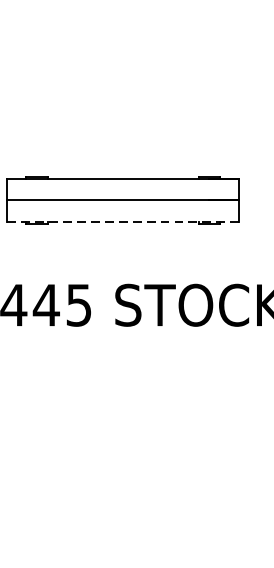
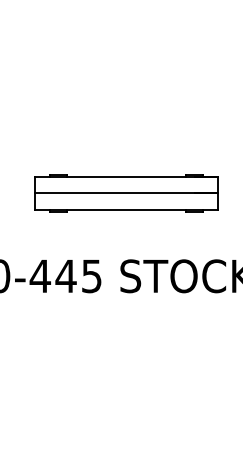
line: (124, 221) -> (127, 210), dashed -> solid

